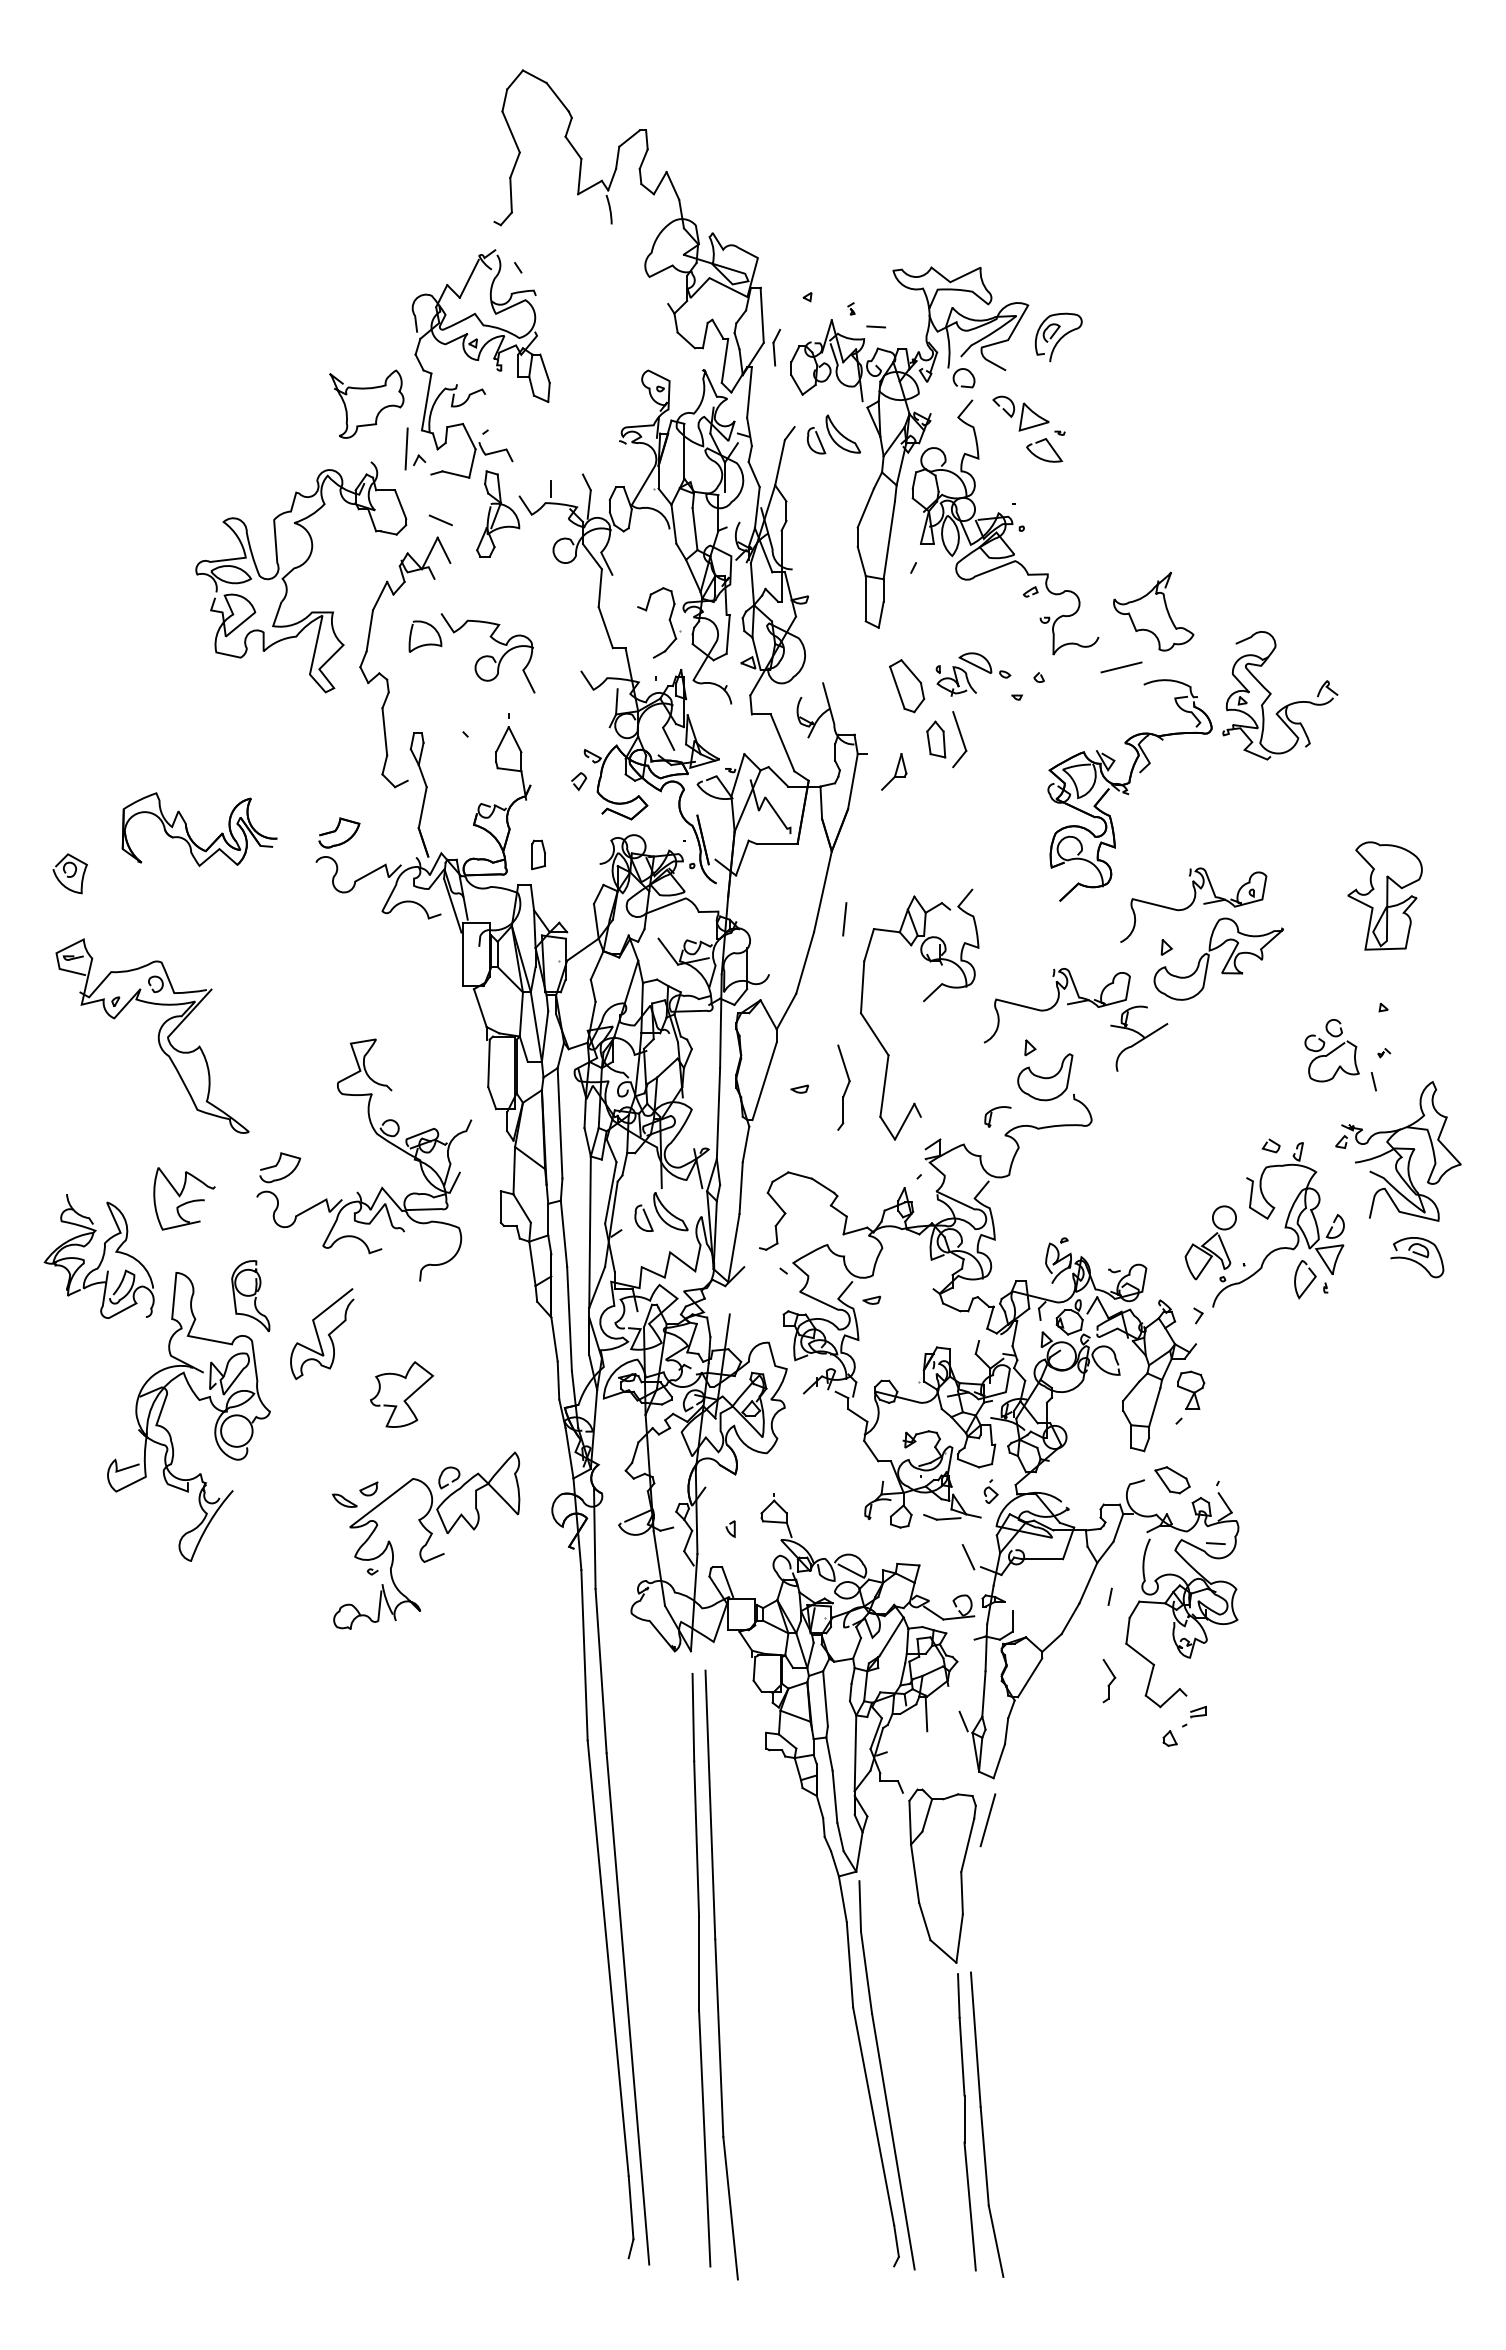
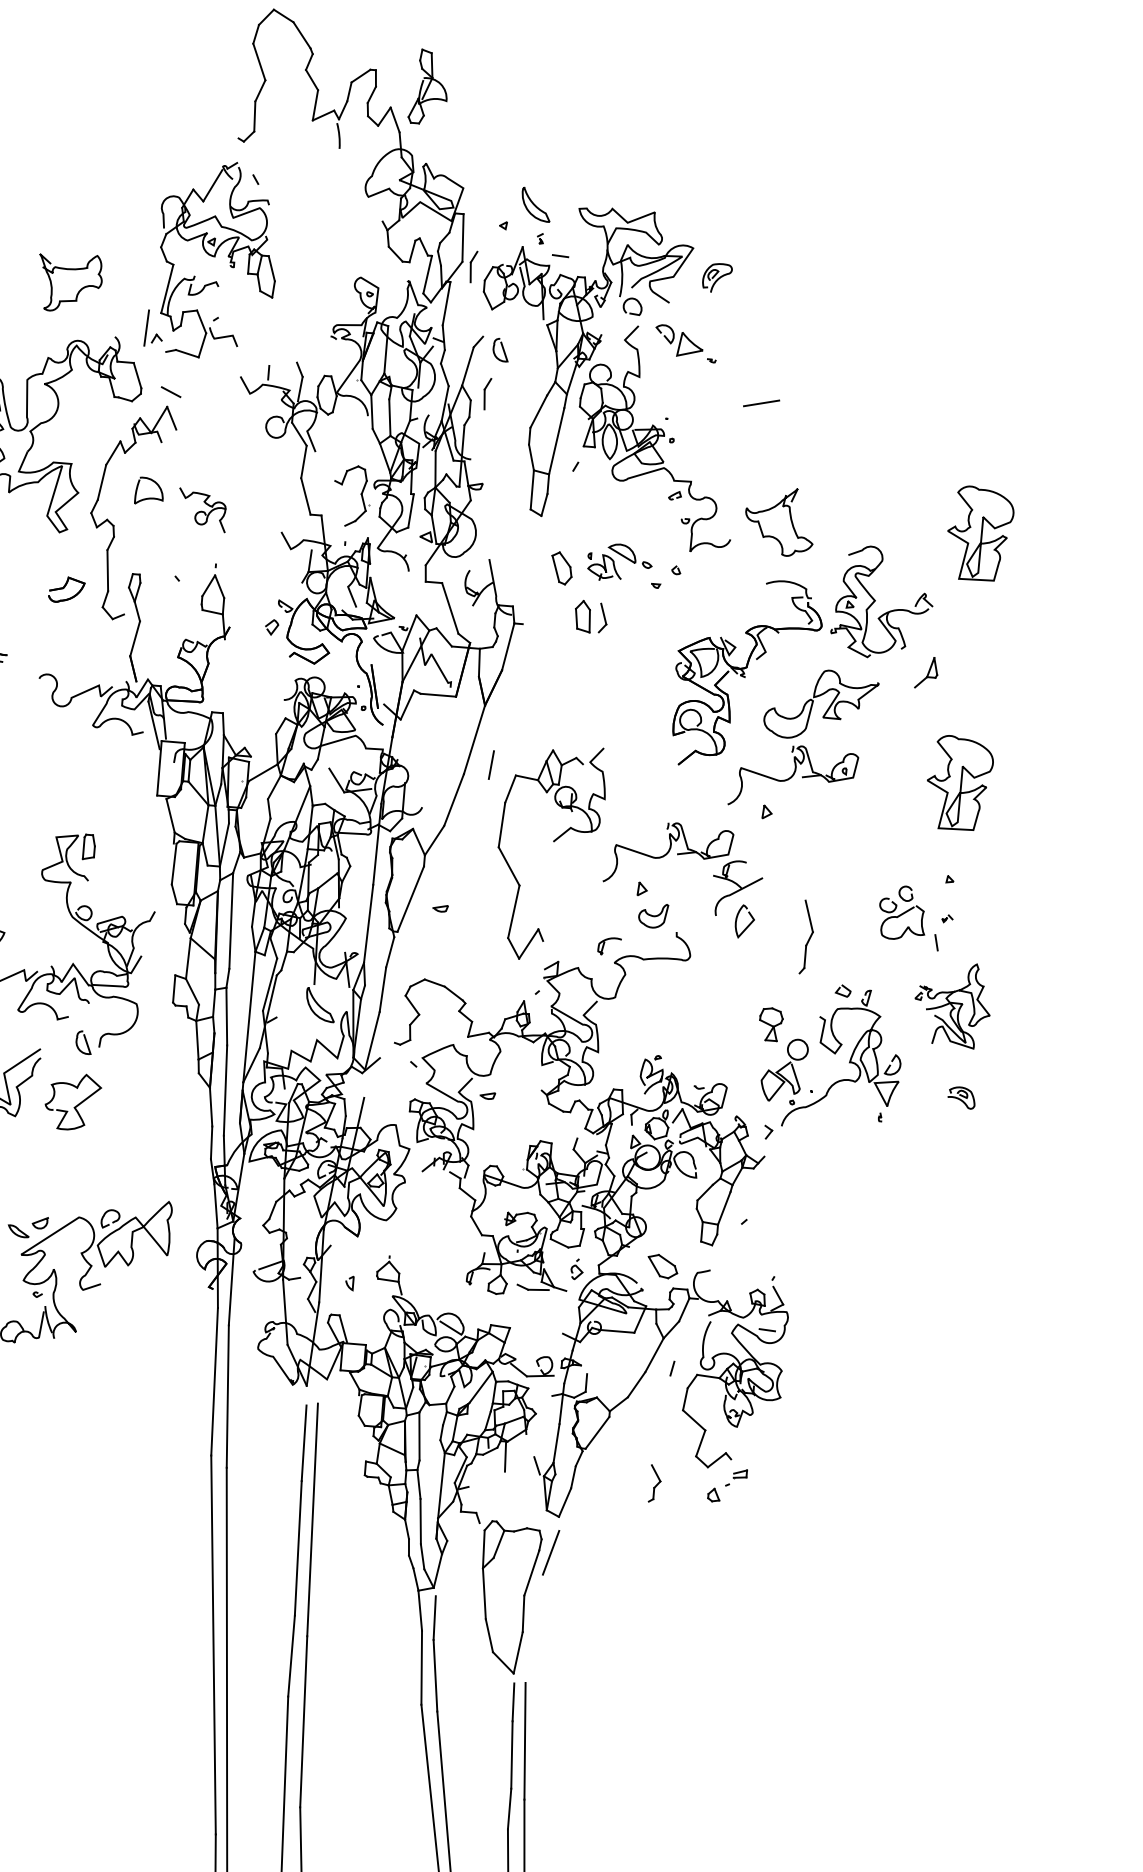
part: (1058, 337) -> (717, 278), size x0.7
curve: (366, 389) -> (70, 270), moved
part: (843, 433) -> (536, 204), moved
curve: (1050, 447) -> (702, 372), removed
part: (804, 492) -> (486, 393), added
part: (498, 513) -> (429, 86), moved
part: (1384, 606) -> (979, 533), added
part: (487, 653) -> (201, 510), size x0.6
line: (1121, 667) -> (761, 403), moved
part: (907, 686) -> (562, 568), size x0.7
part: (959, 739) -> (603, 618), size x0.6
part: (894, 771) -> (927, 672), moved
part: (339, 832) -> (66, 589), moved
part: (538, 854) -> (89, 846), moved
part: (1226, 962) -> (827, 708), moved
part: (1045, 1077) -> (653, 915), size x0.6
part: (843, 1087) -> (807, 937), moved
part: (1398, 1151) -> (952, 1004), size x0.7
curve: (645, 1216) -> (85, 1041), moved
part: (1417, 1257) -> (961, 1097), size x0.6
curve: (1310, 1281) -> (749, 923), moved
part: (1191, 1390) -> (771, 1024), moved
curve: (404, 1399) -> (74, 1106), moved
part: (1172, 1480) -> (662, 1266), moved
line: (968, 1557) -> (552, 1324), removed
part: (1109, 1681) -> (655, 1484), moved

